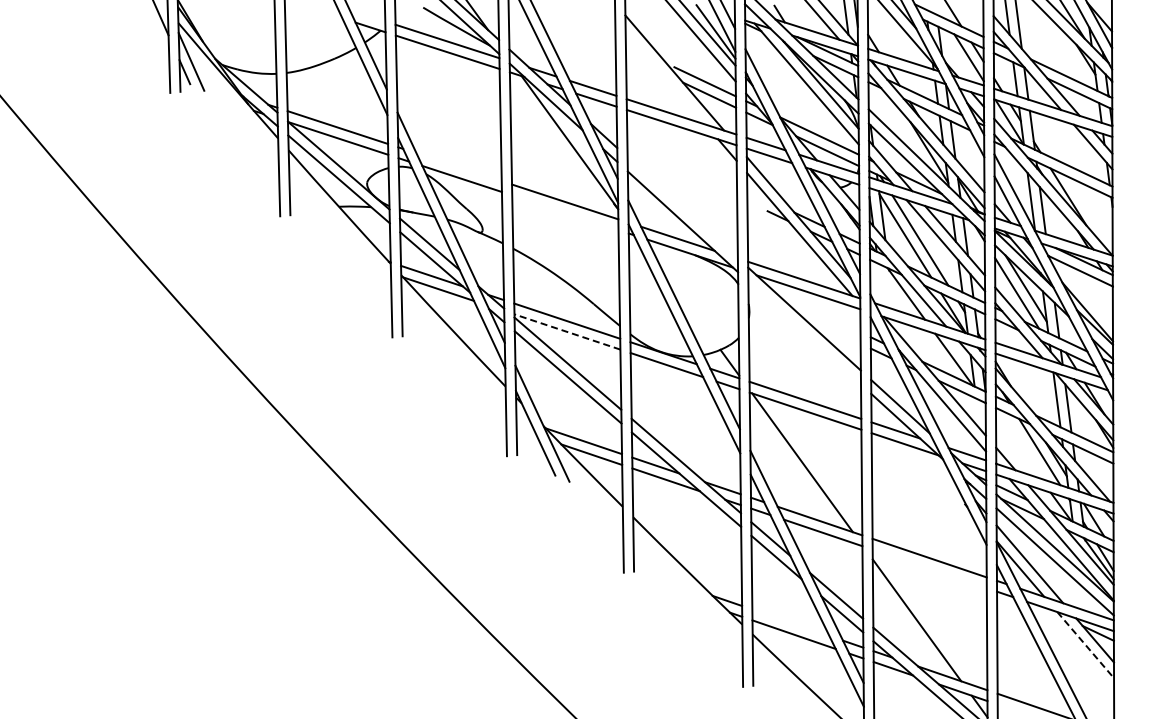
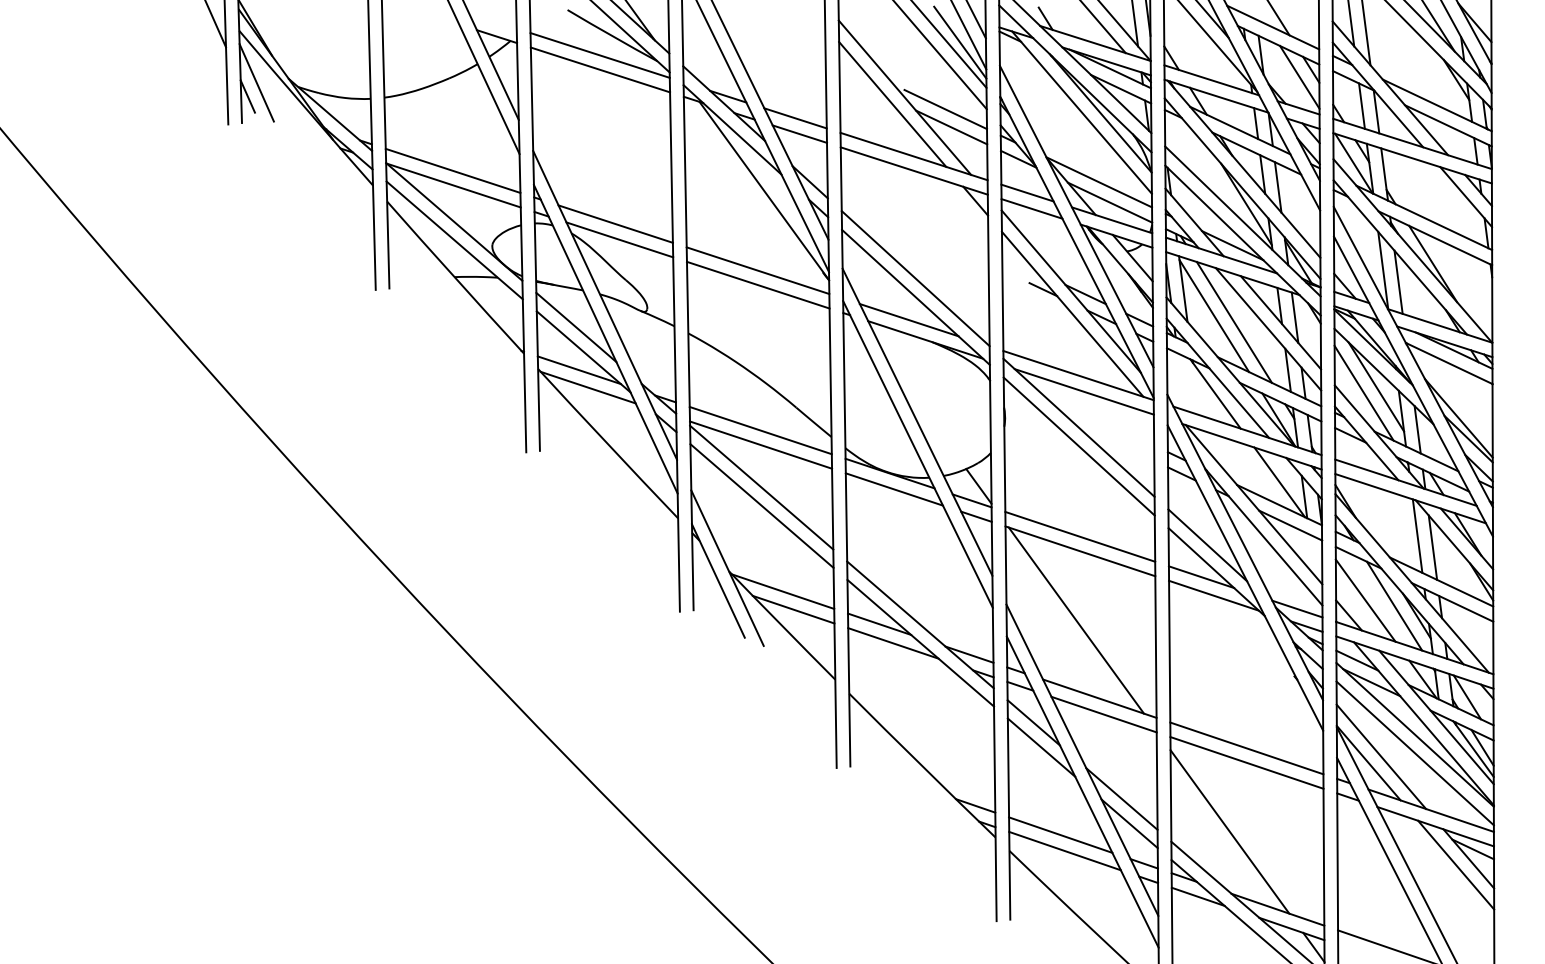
line: (665, 77) -> (892, 103), added
line: (458, 167) -> (614, 224), added
line: (682, 207) -> (915, 278), added
line: (565, 212) -> (758, 284), added
line: (567, 332) -> (761, 445), dashed -> solid
line: (804, 332) -> (1078, 445), added
line: (1018, 447) -> (1366, 600), added
line: (929, 568) -> (1246, 762), added
line: (790, 622) -> (1060, 834), added
line: (1085, 645) -> (1455, 865), dashed -> solid

